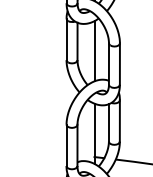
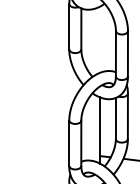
line: (94, 51) -> (100, 40), removed

